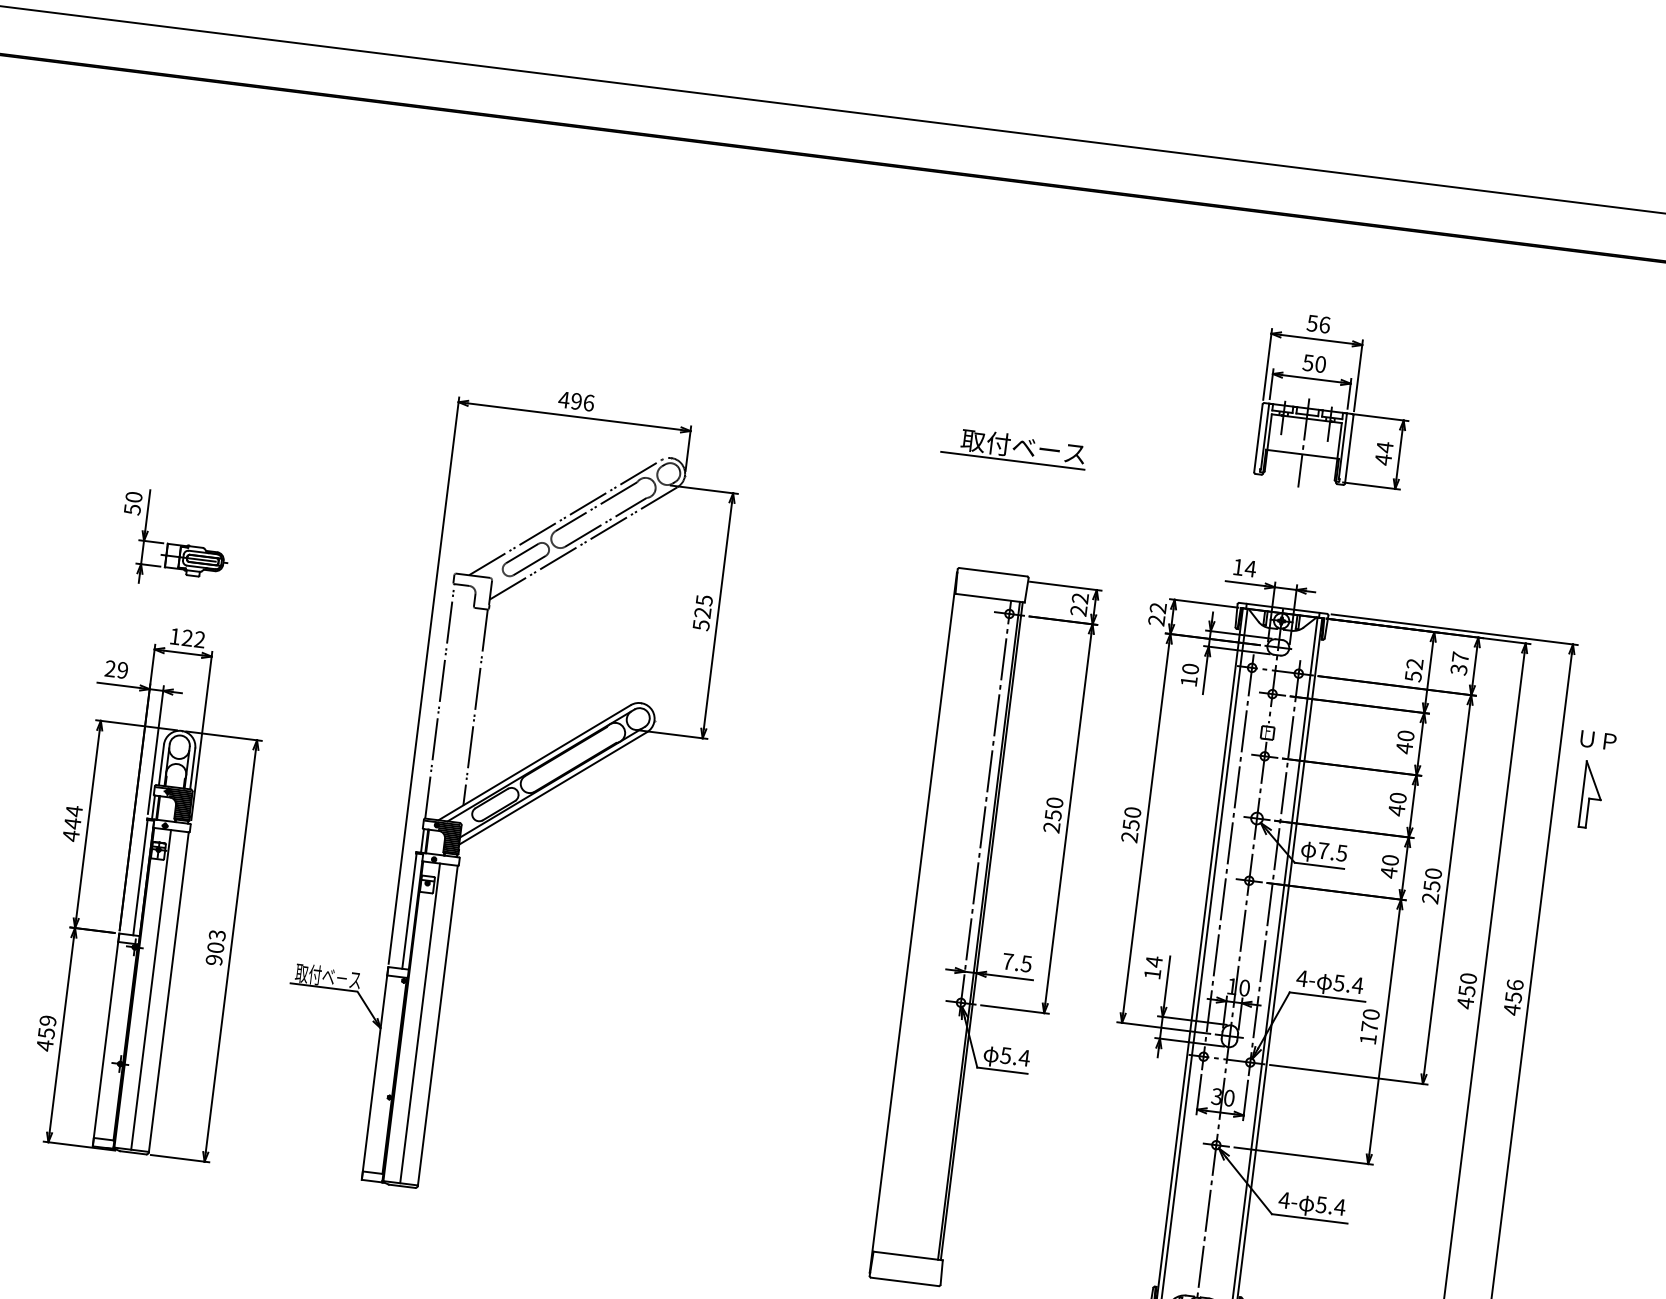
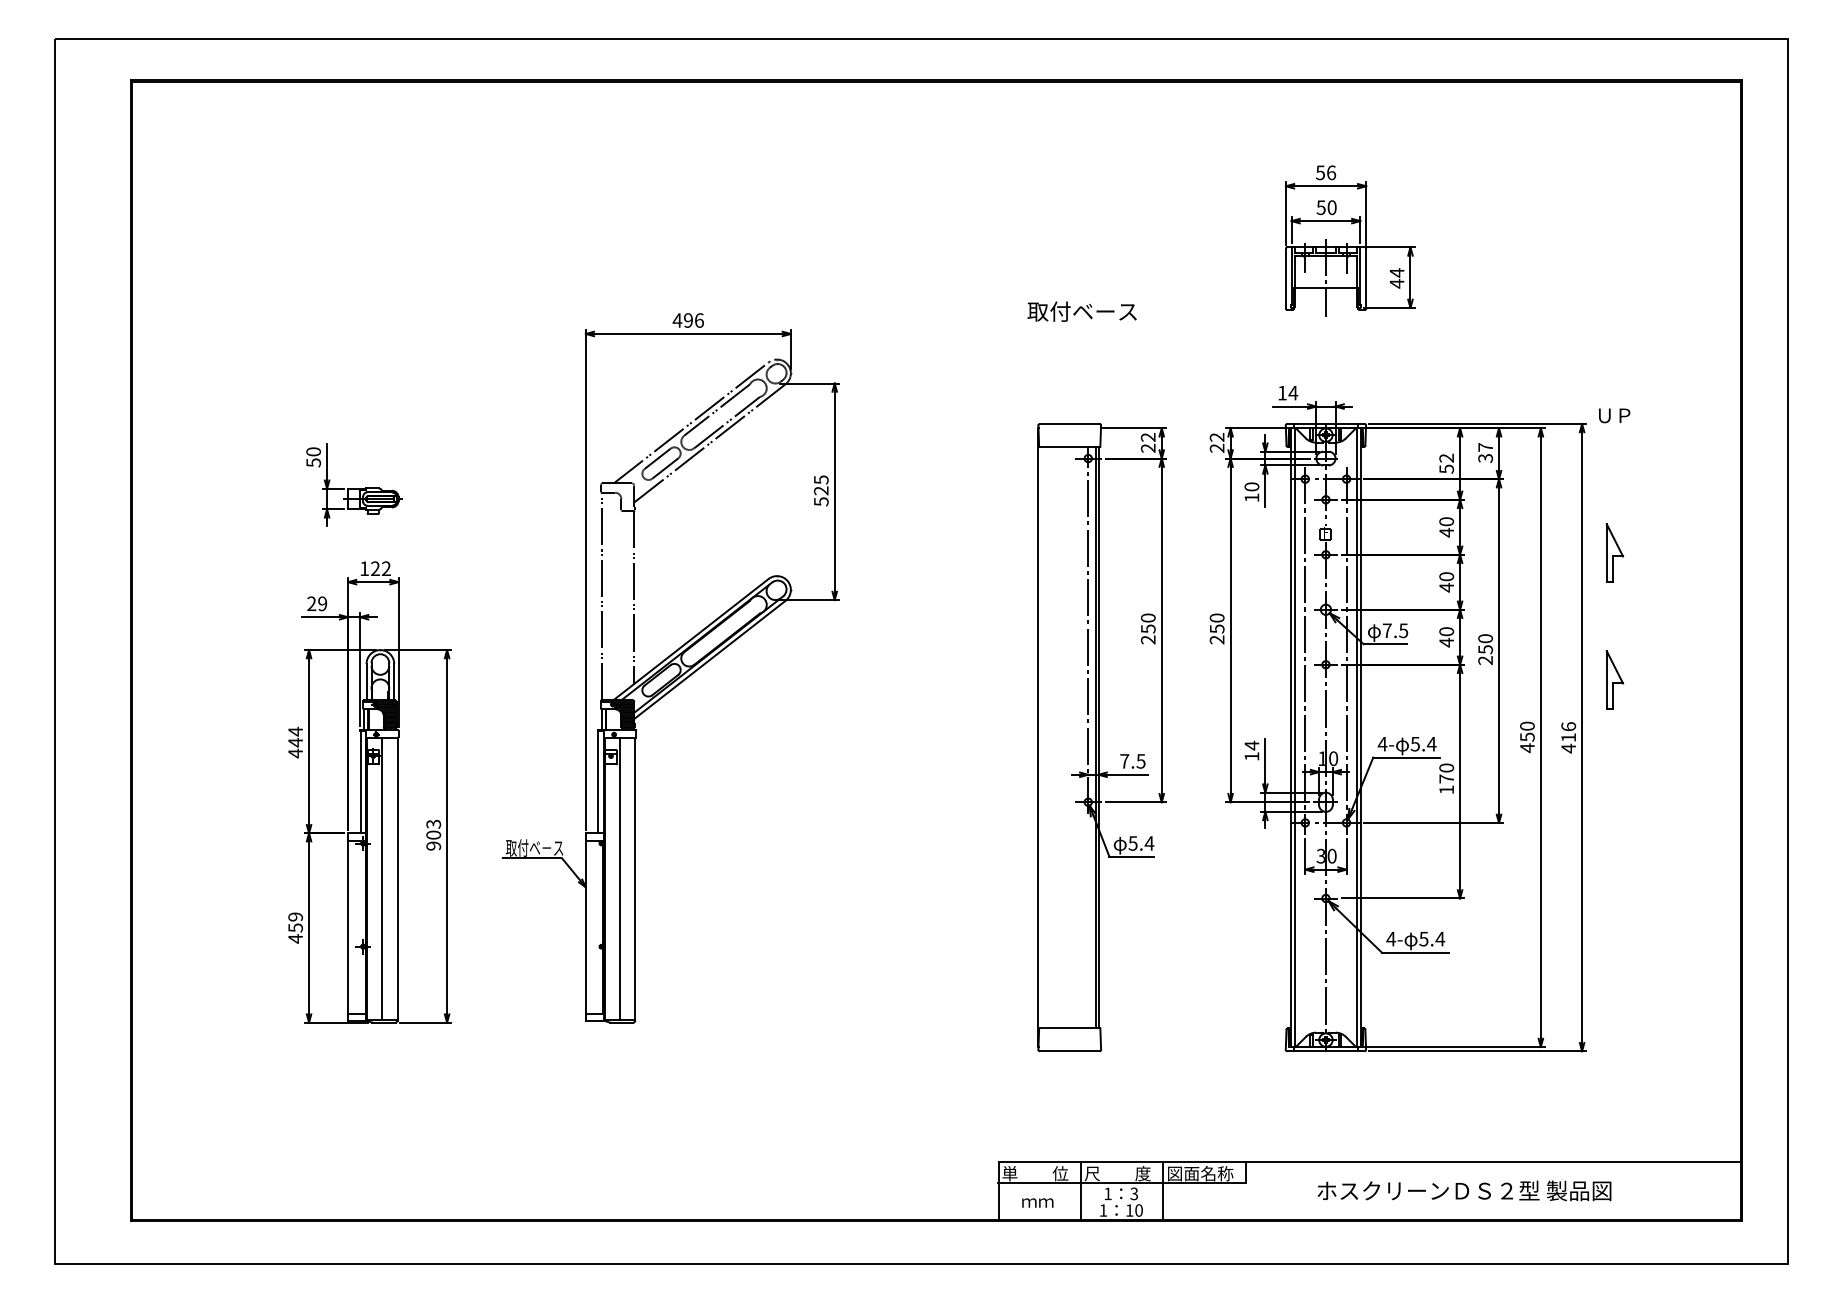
line: (1012, 460) -> (1074, 324), removed
text: (1598, 740) -> (1614, 415), moved
part: (1573, 938) -> (1614, 679), added
text: (1513, 997) -> (1568, 737), 456 -> 416

